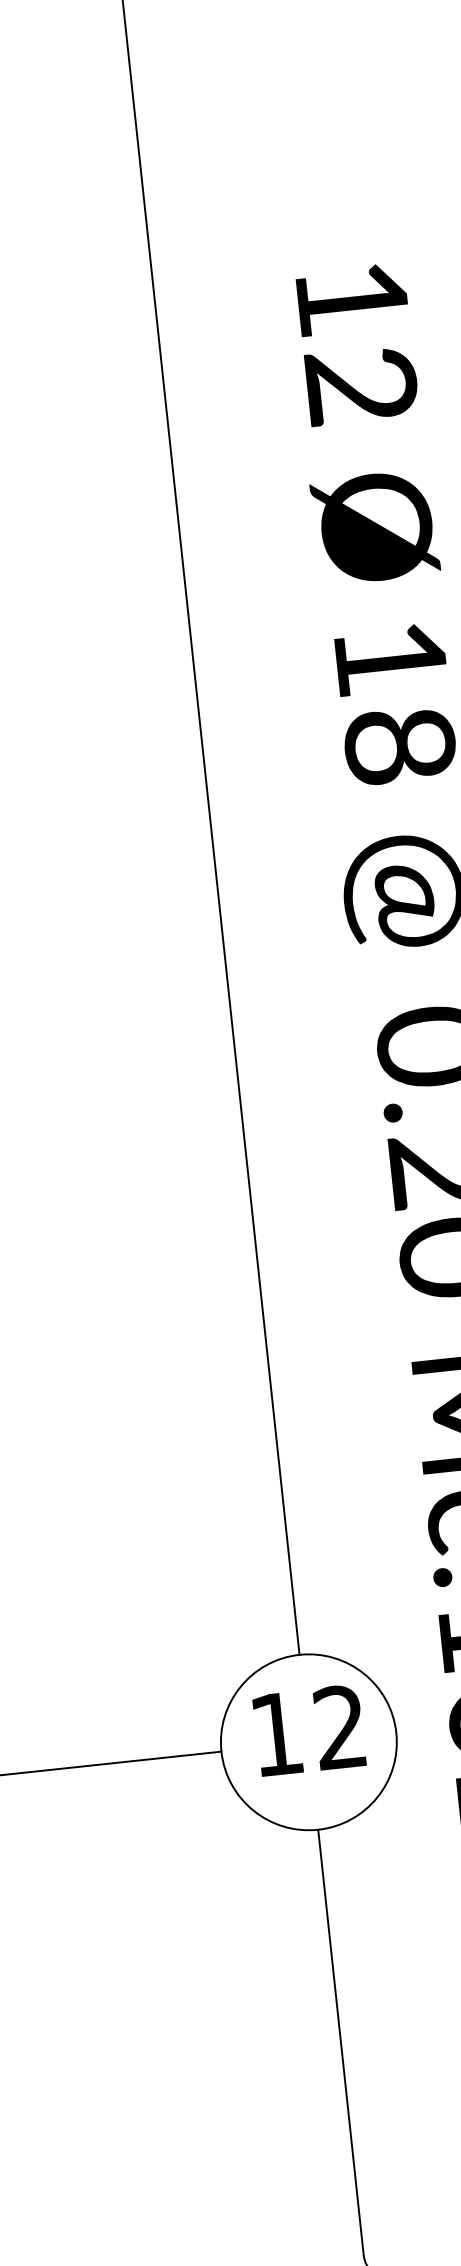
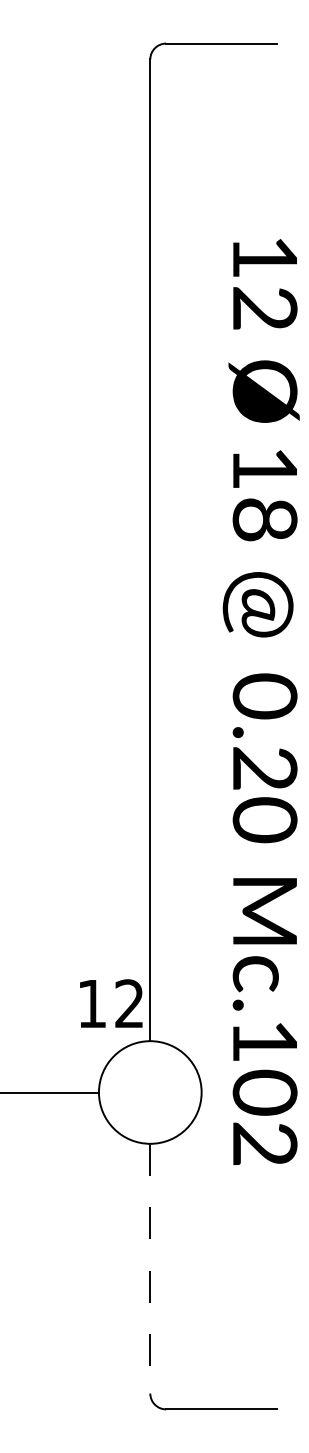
text: (309, 1730) -> (111, 1003), moved
line: (341, 2042) -> (150, 1268), solid -> dashed

